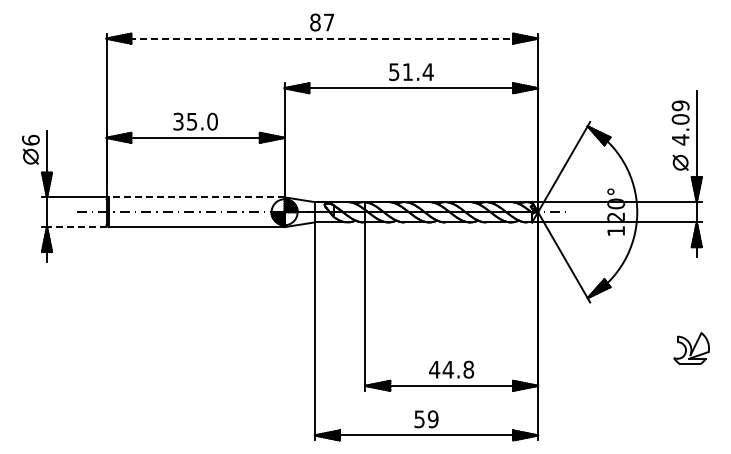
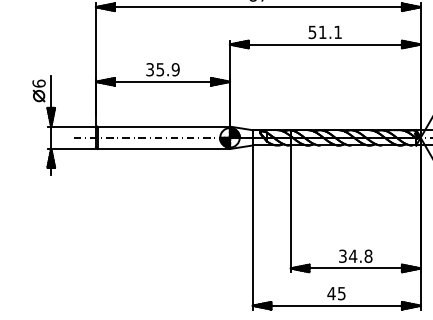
line: (322, 38) -> (258, 7), dashed -> solid
text: (427, 71) -> (337, 31), 51.4 -> 51.1
text: (212, 121) -> (175, 69), 35.0 -> 35.9
line: (196, 197) -> (163, 126), dashed -> solid
line: (76, 227) -> (73, 149), dashed -> solid
text: (434, 369) -> (342, 256), 44.8 -> 34.8
text: (426, 419) -> (336, 293), 59 -> 45

